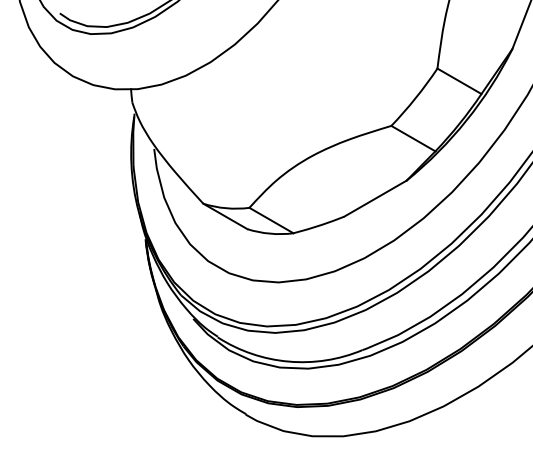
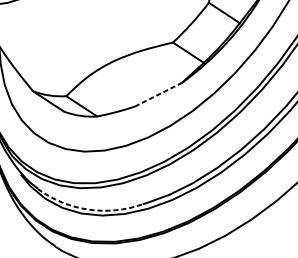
line: (375, 198) -> (158, 94), solid -> dashed
arc: (288, 361) -> (88, 209), solid -> dashed

